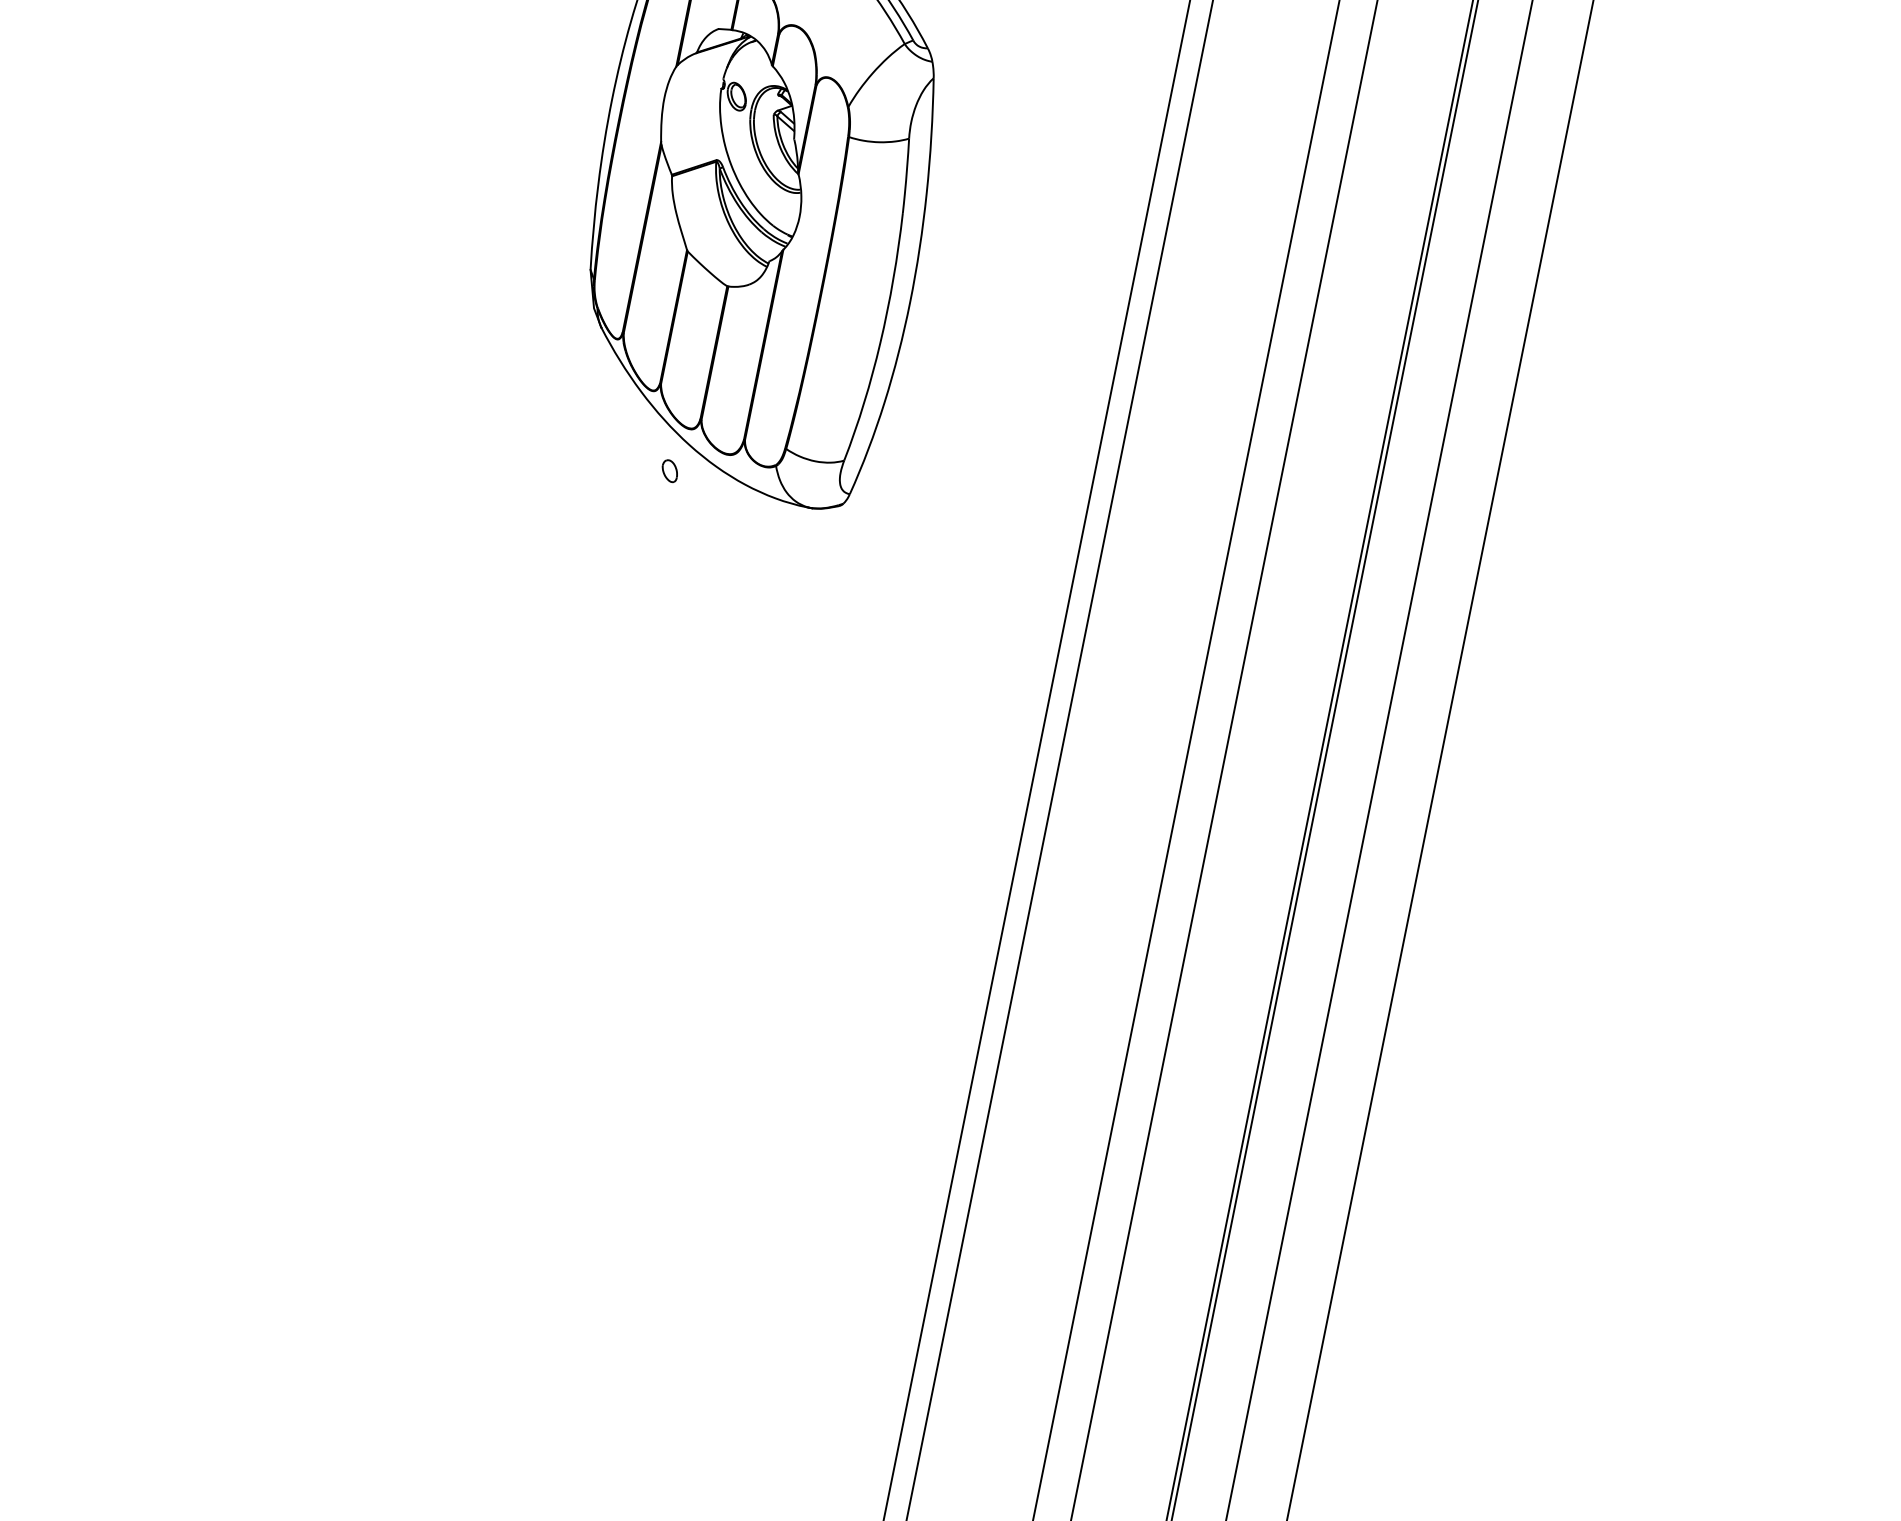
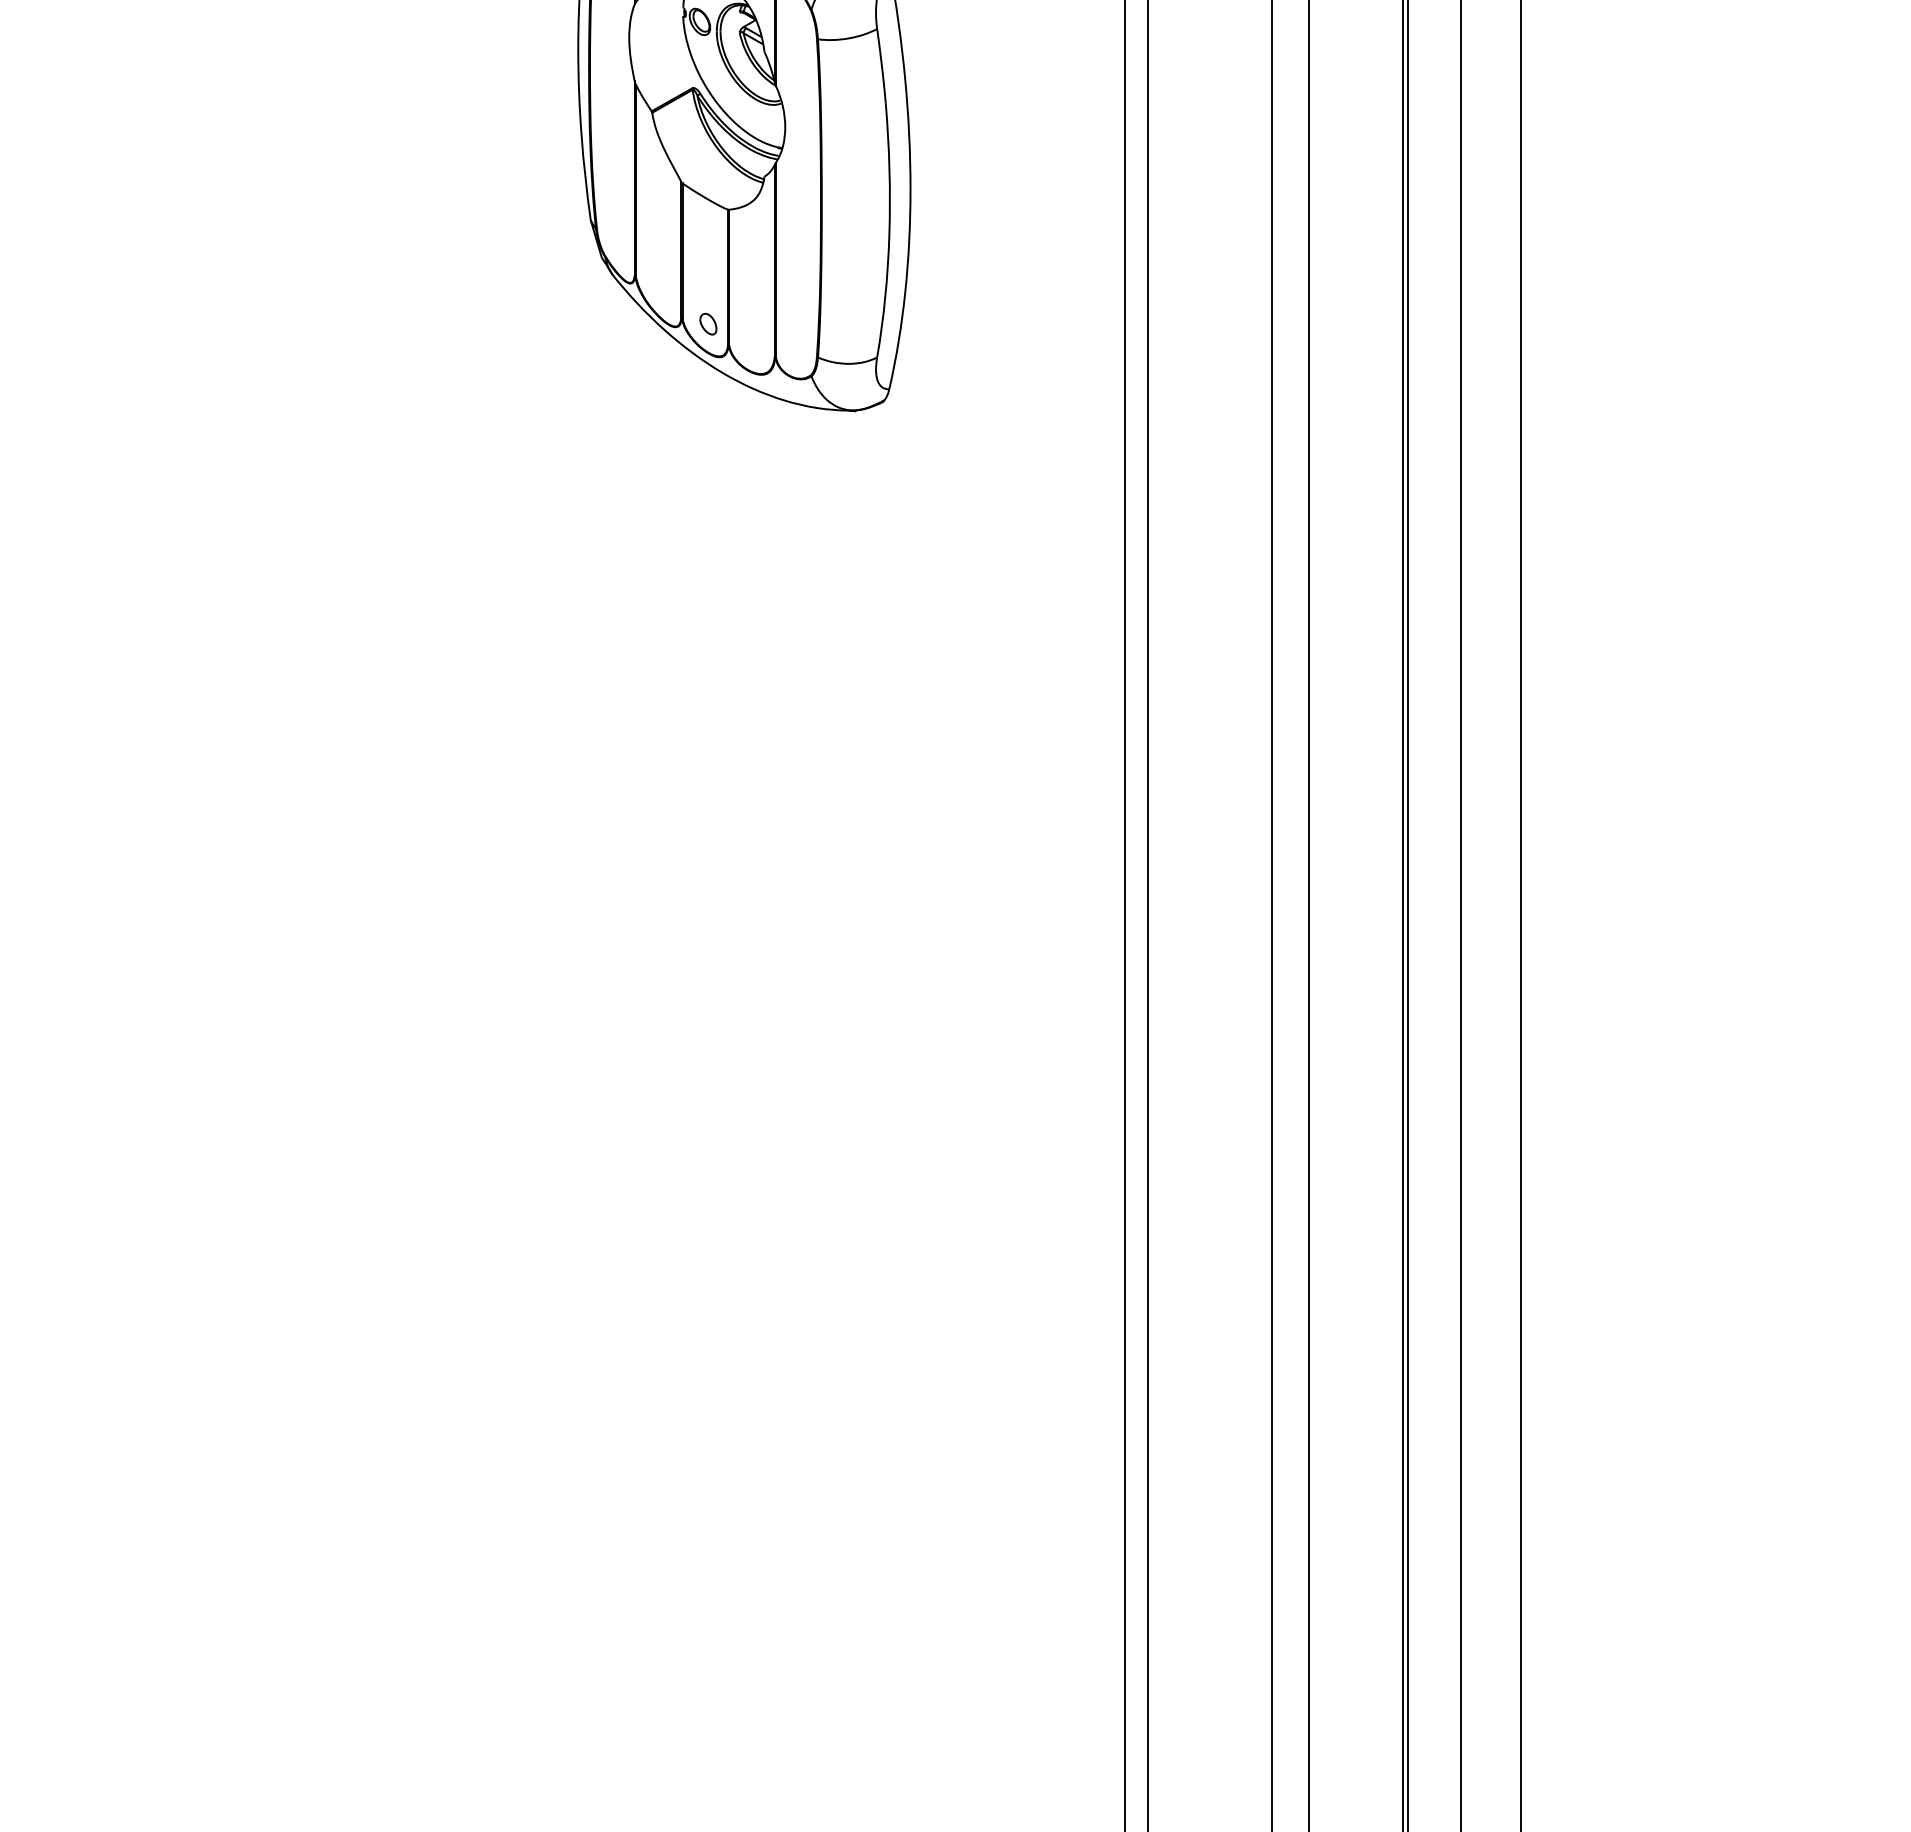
part: (670, 470) -> (708, 323), moved

